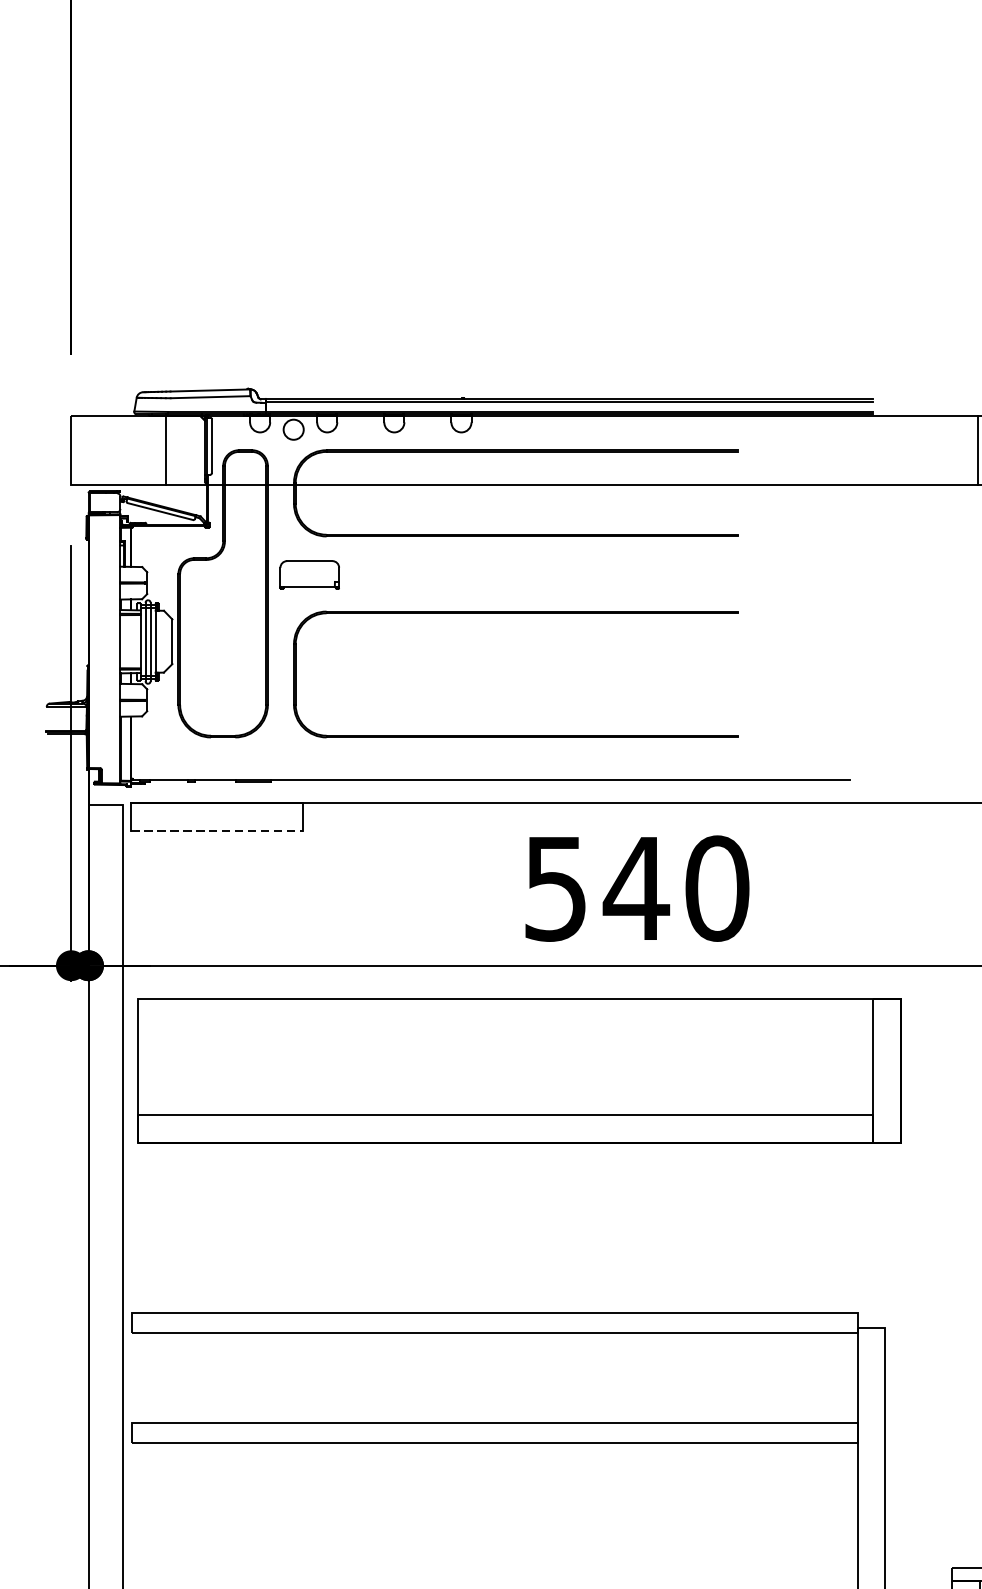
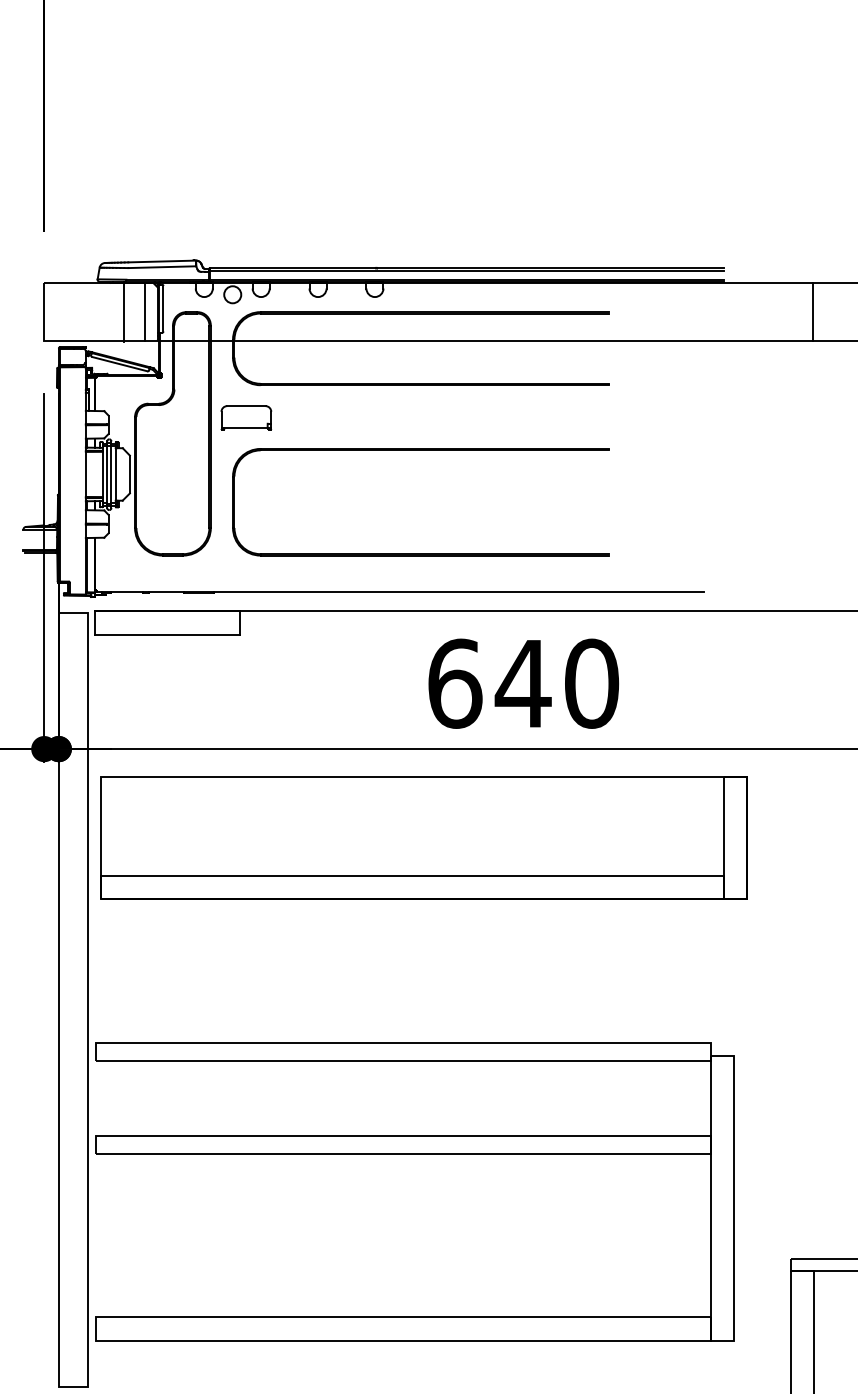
line: (189, 450) -> (144, 312), added
line: (216, 830) -> (167, 634), dashed -> solid
text: (556, 888) -> (455, 683), 540 -> 640

